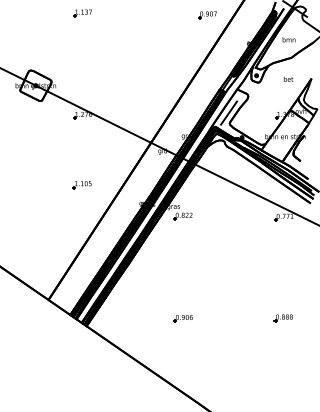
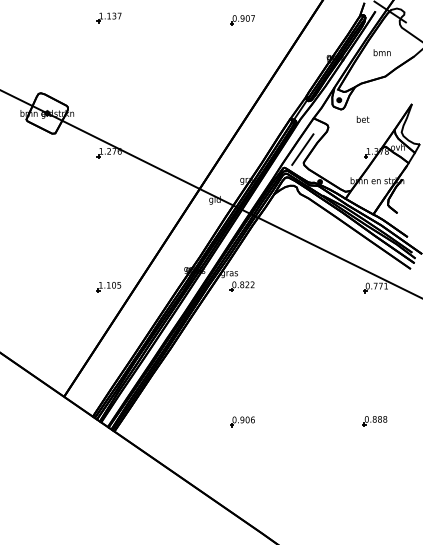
part: (207, 15) -> (242, 20), moved
text: (288, 78) -> (362, 118), moved
part: (81, 185) -> (107, 287), moved

